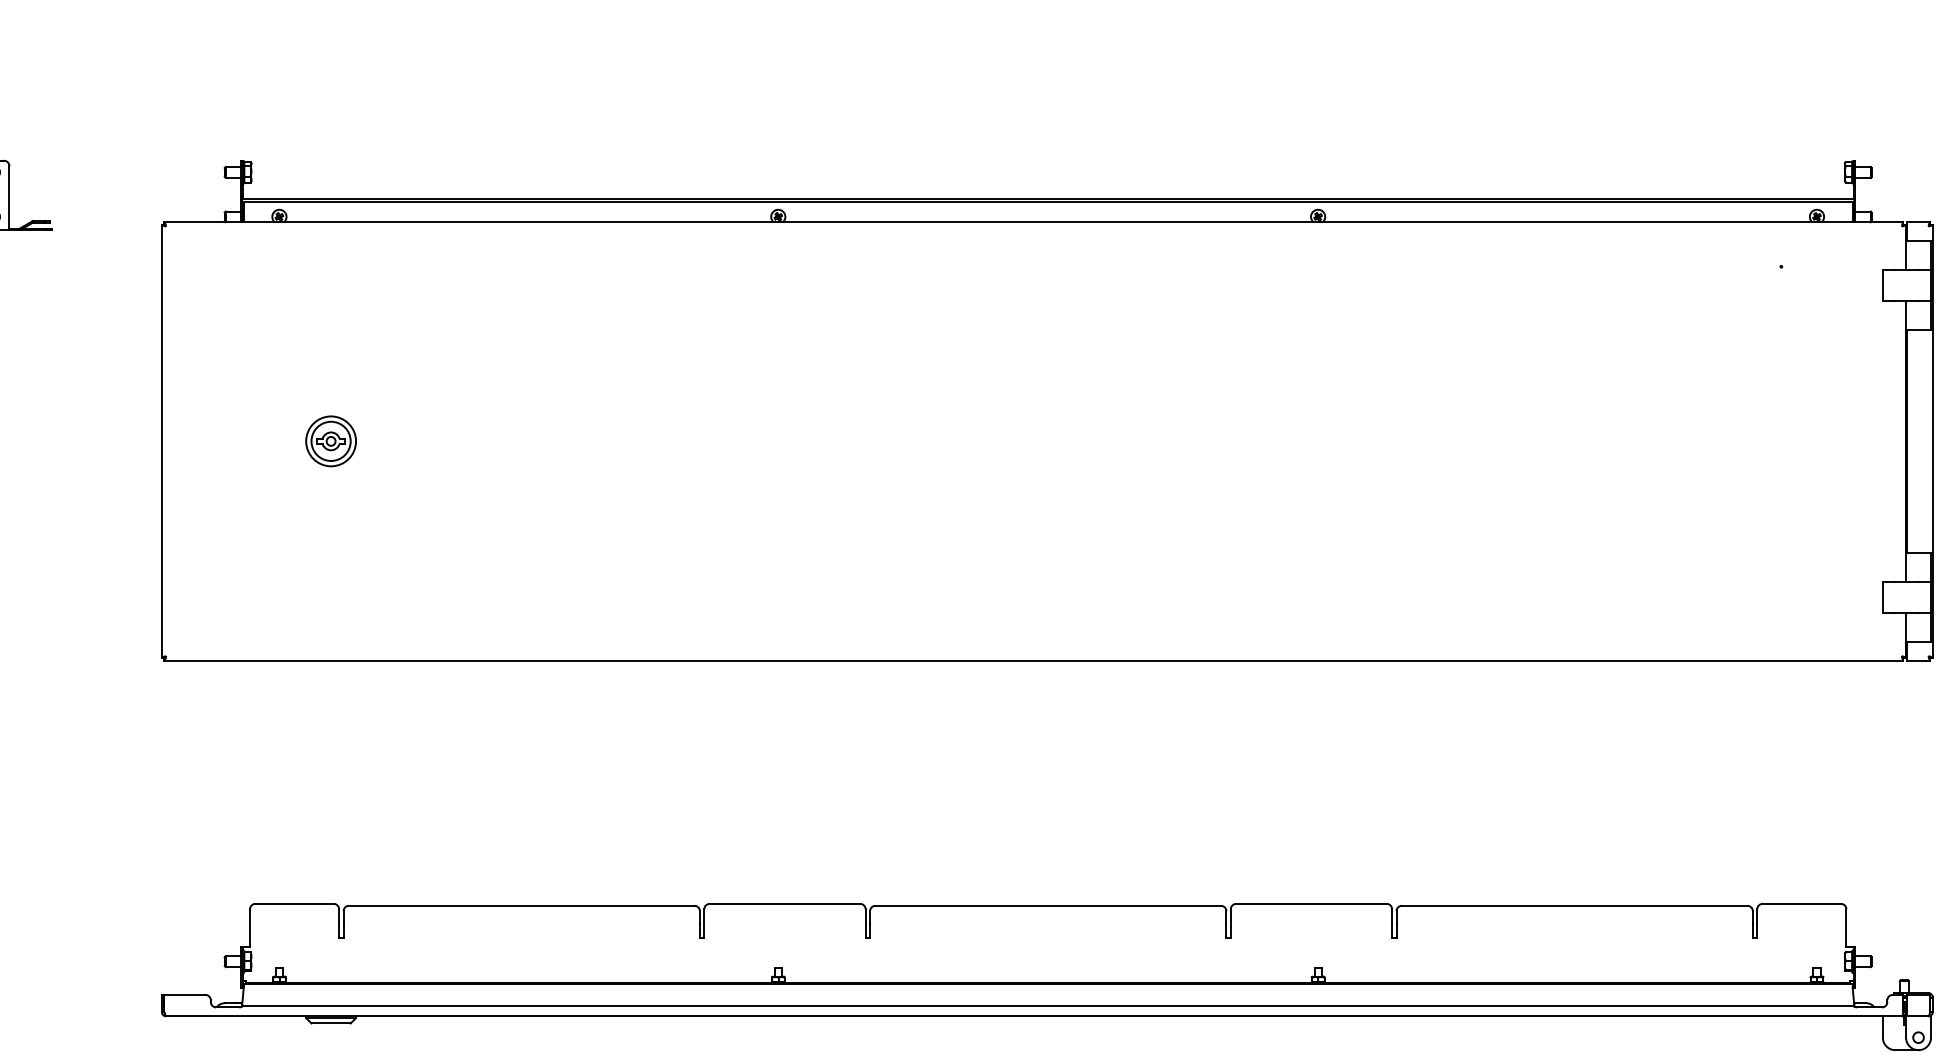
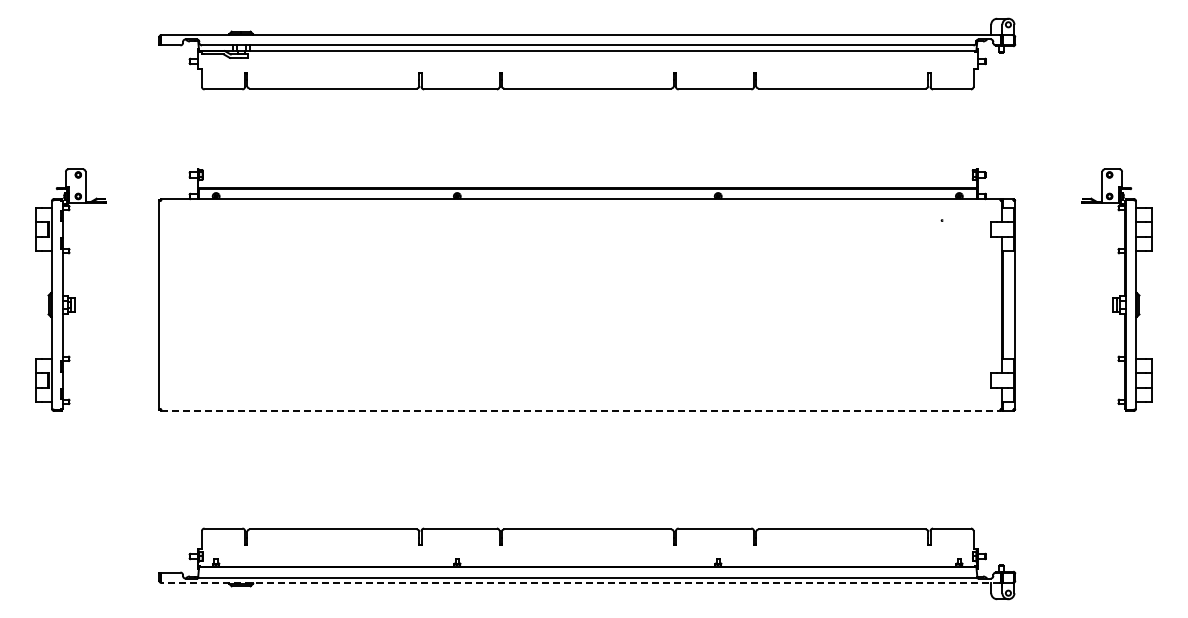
part: (331, 440) -> (241, 304), removed
line: (1035, 659) -> (581, 410), solid -> dashed
line: (1033, 1015) -> (580, 582), solid -> dashed

